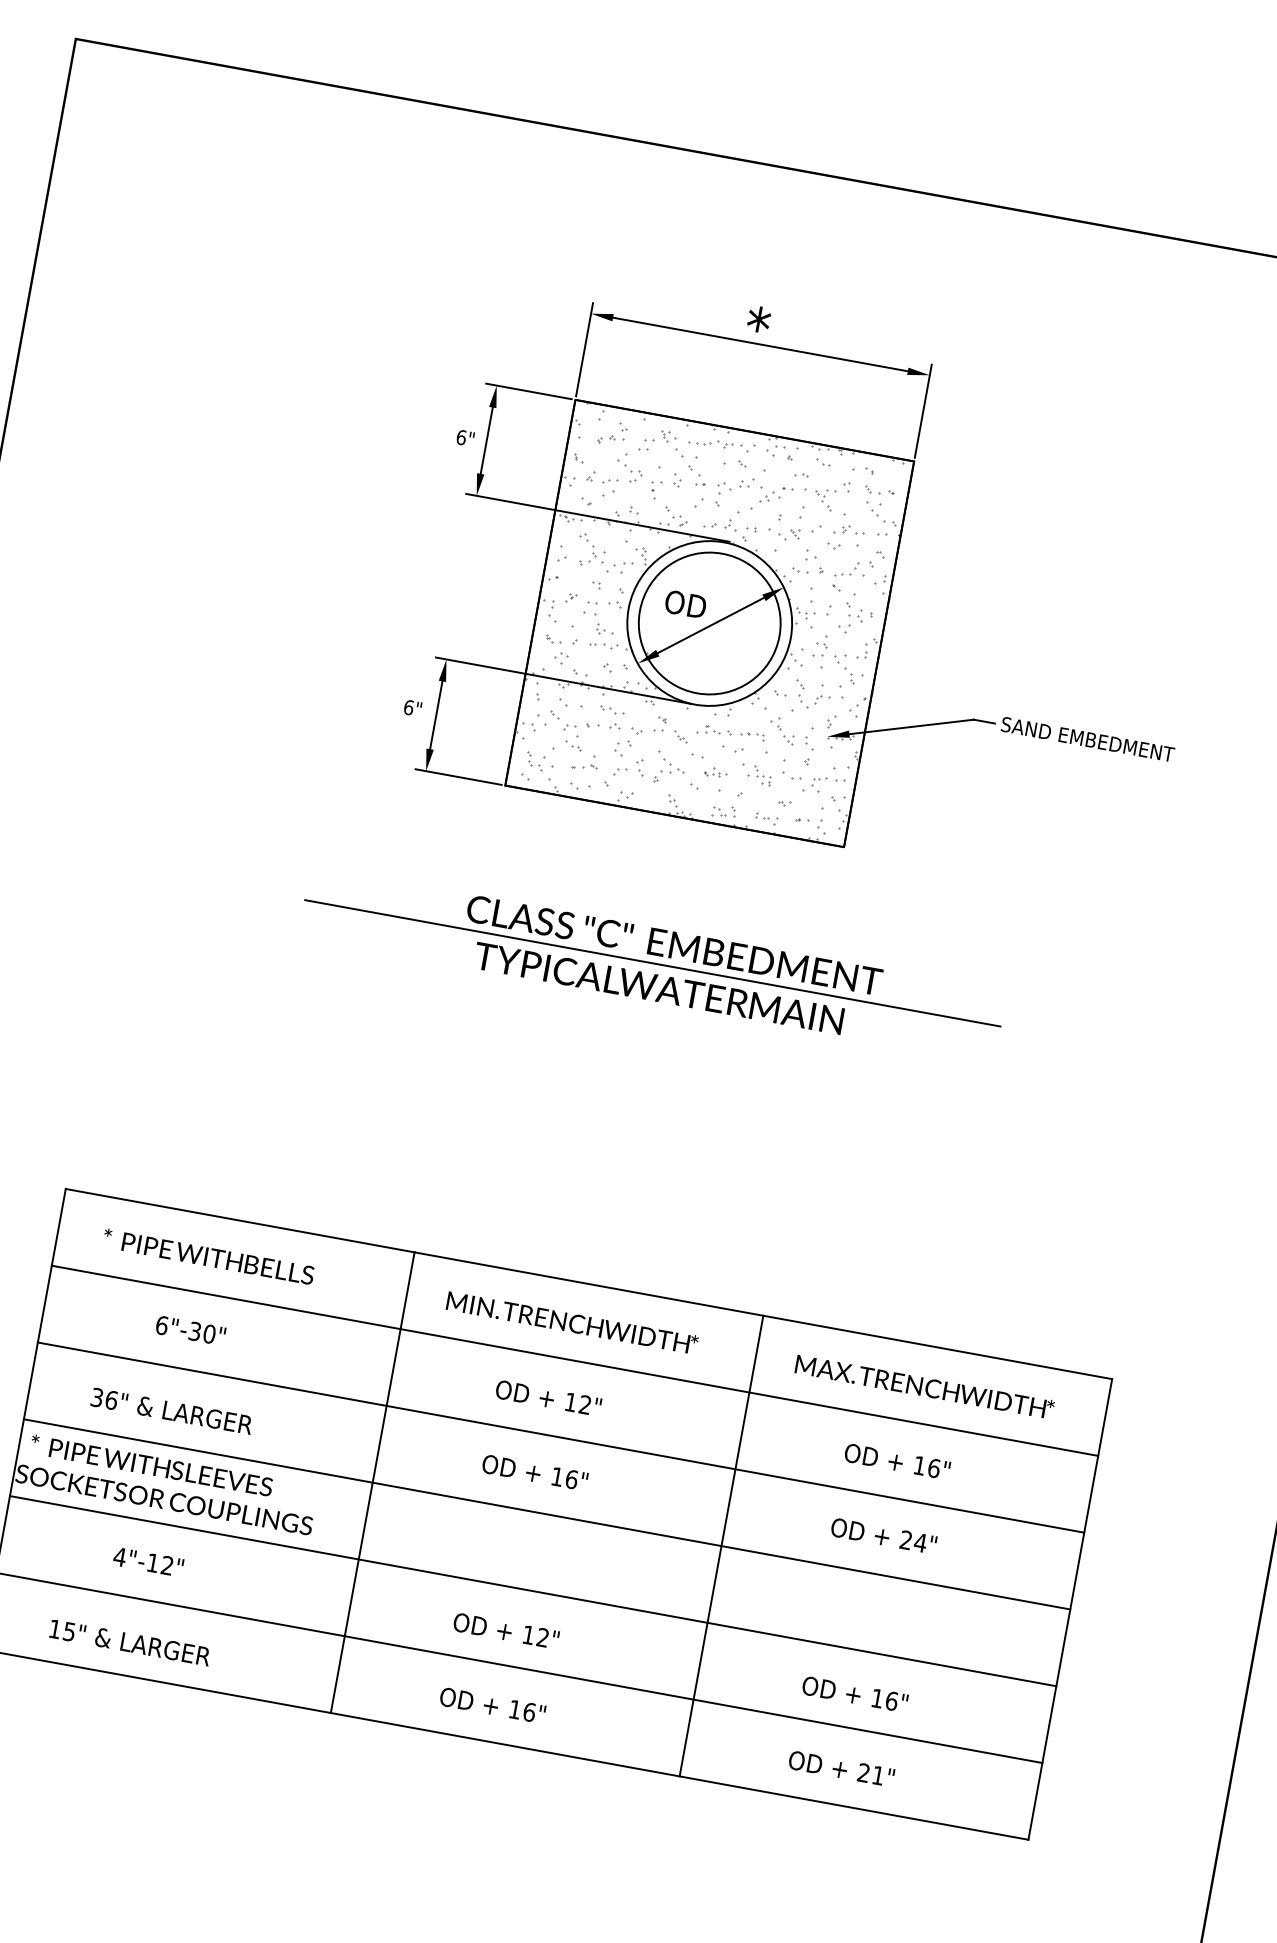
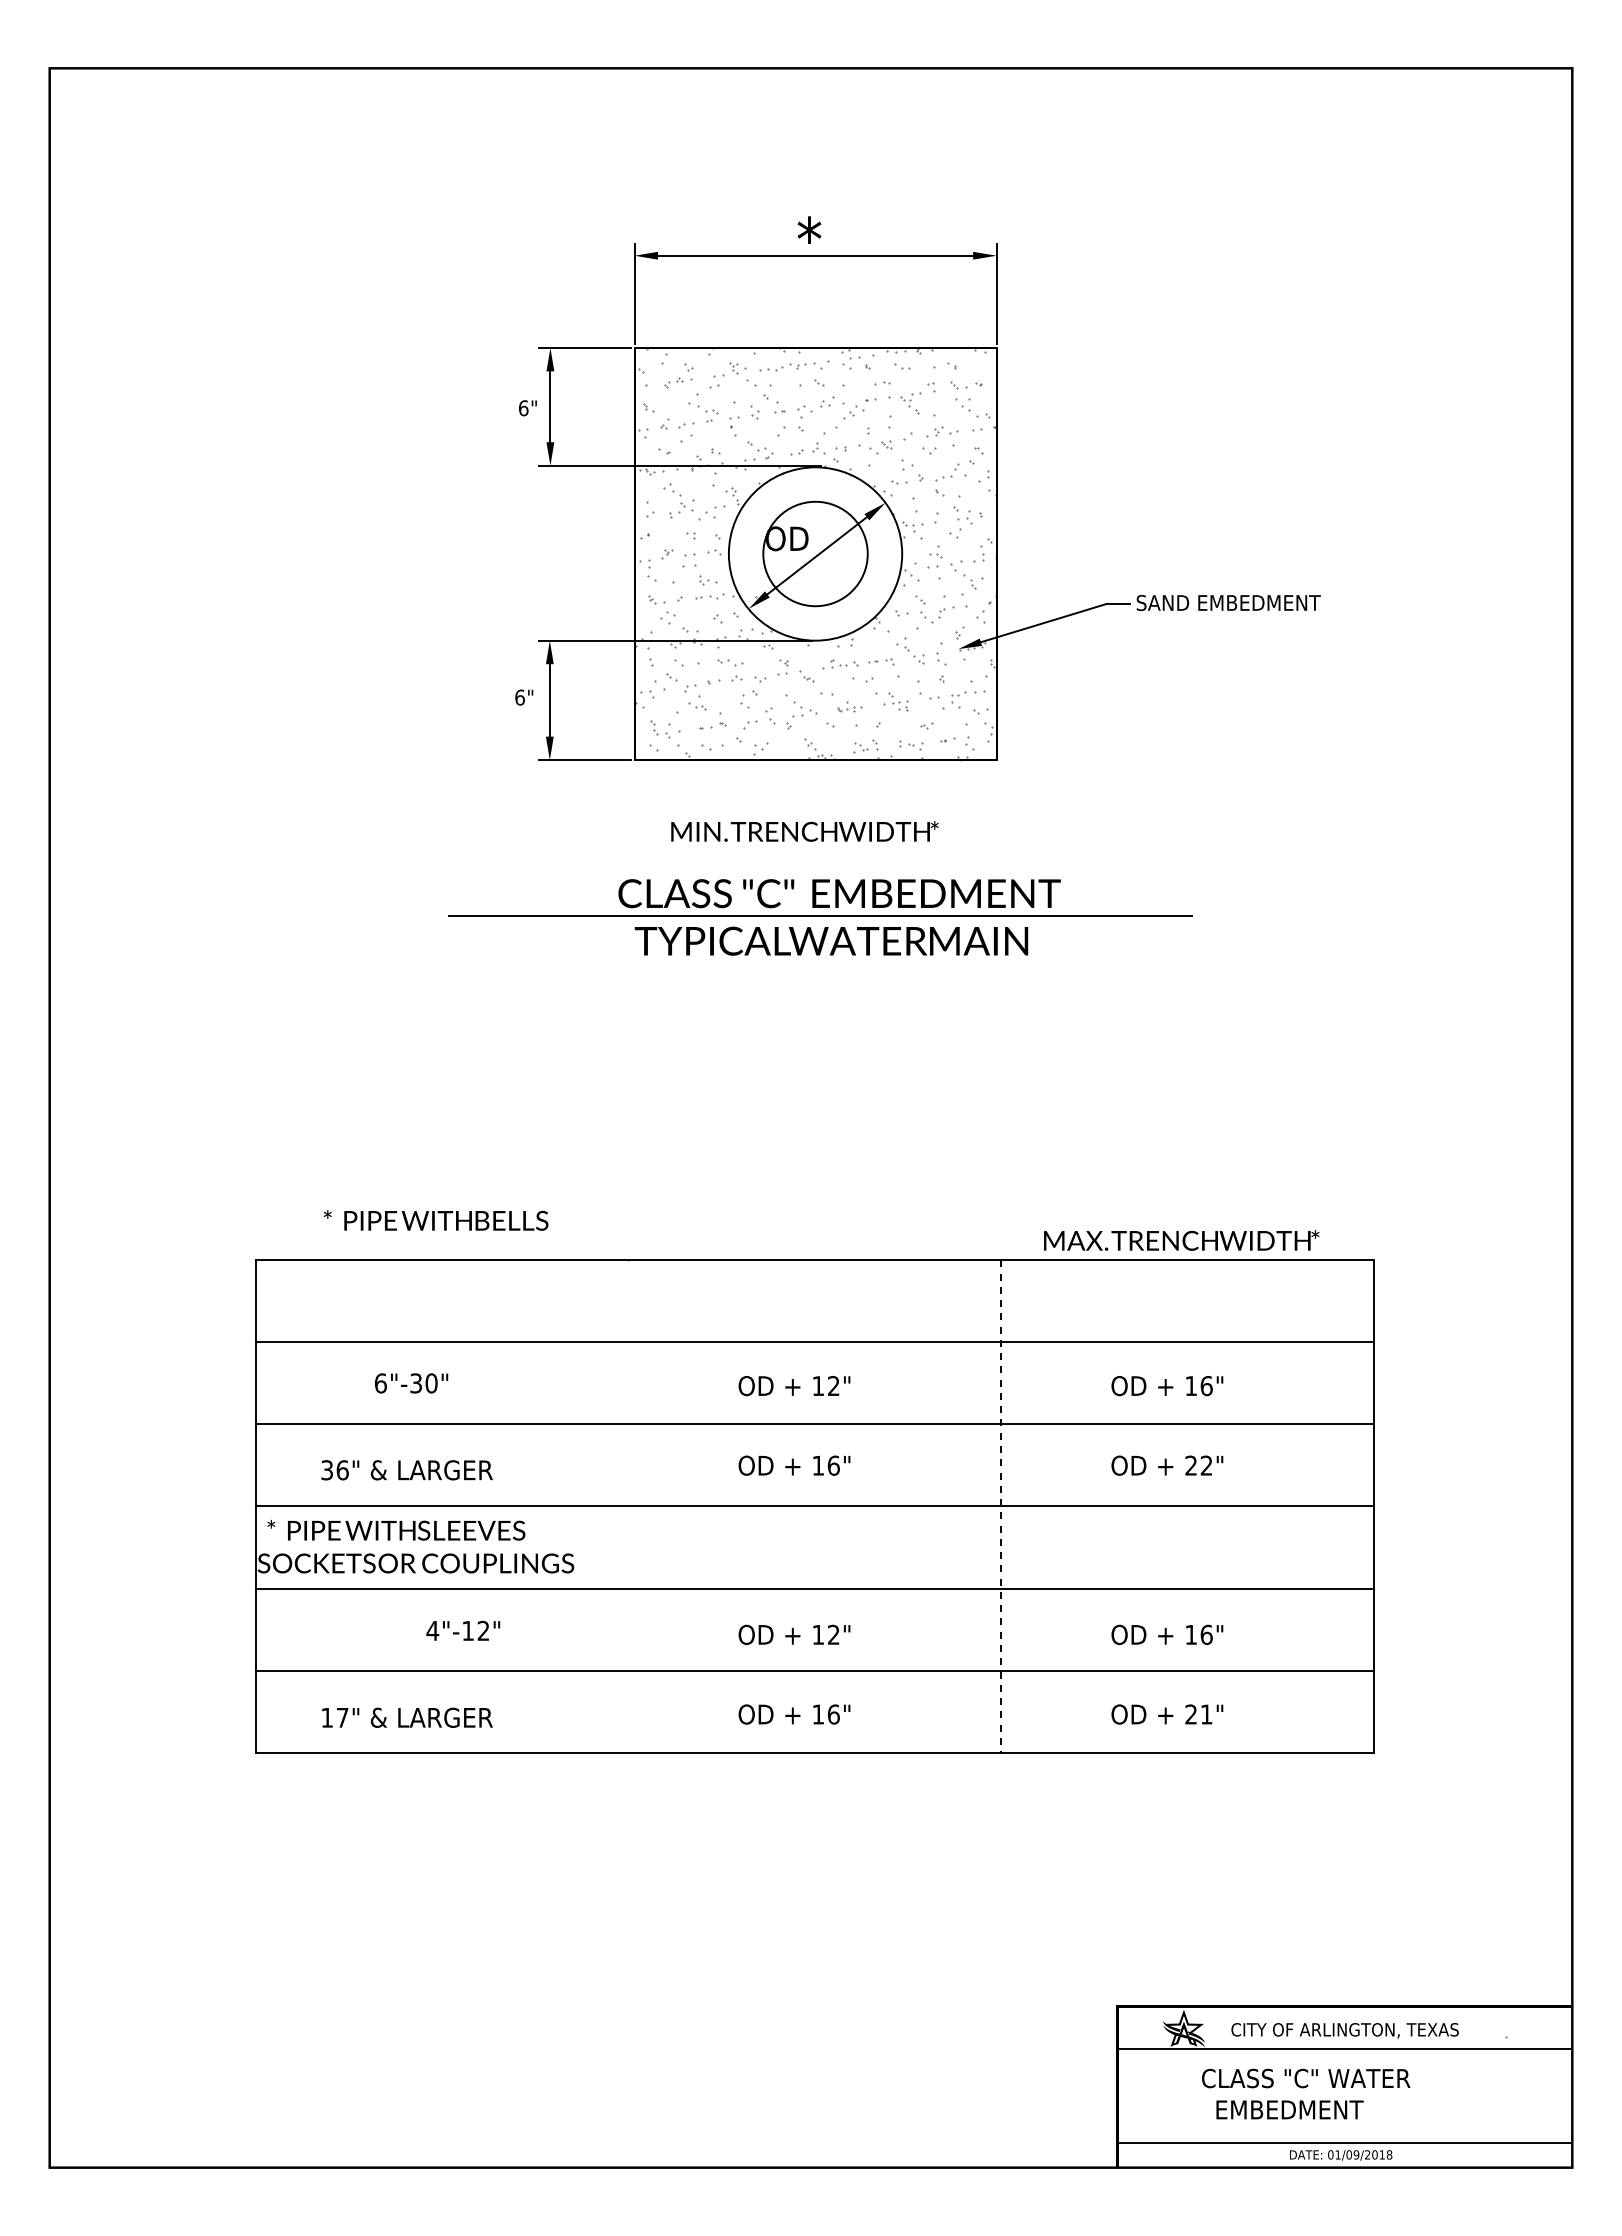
circle: (709, 623) -> (815, 553), size x0.7
text: (208, 1256) -> (435, 1220), moved
text: (571, 1322) -> (804, 831), moved
text: (924, 1386) -> (1181, 1240), moved
line: (372, 1482) -> (628, 1506), removed
text: (920, 1542) -> (1206, 1465), 24" -> 22"
line: (721, 1546) -> (1001, 1506), solid -> dashed
text: (148, 1561) -> (463, 1630), moved
text: (69, 1631) -> (342, 1717), 15" -> 17"

